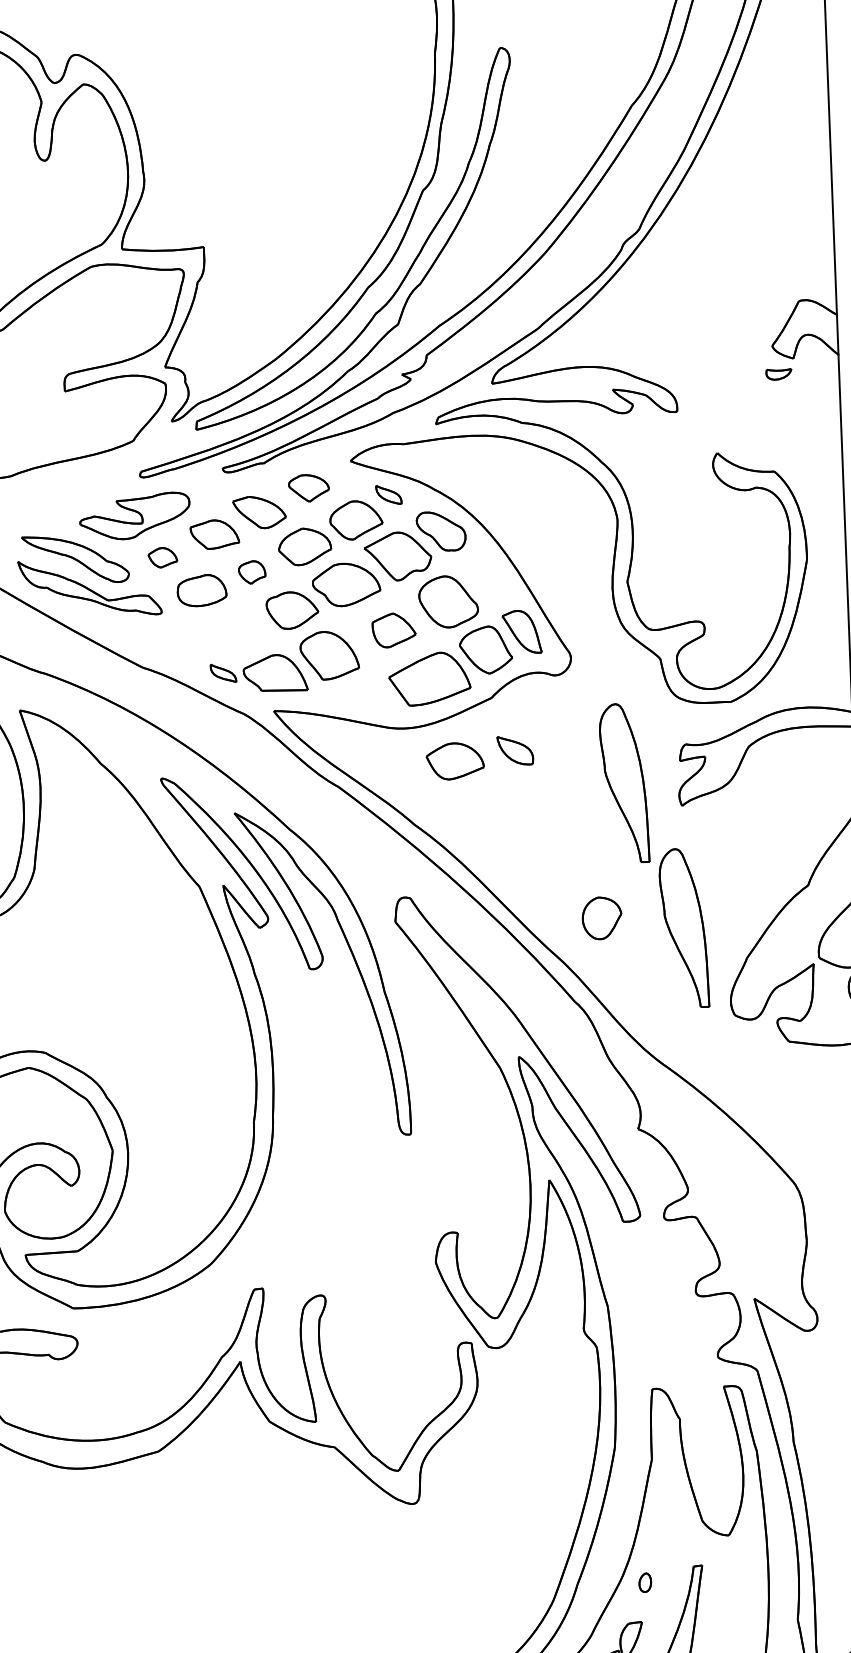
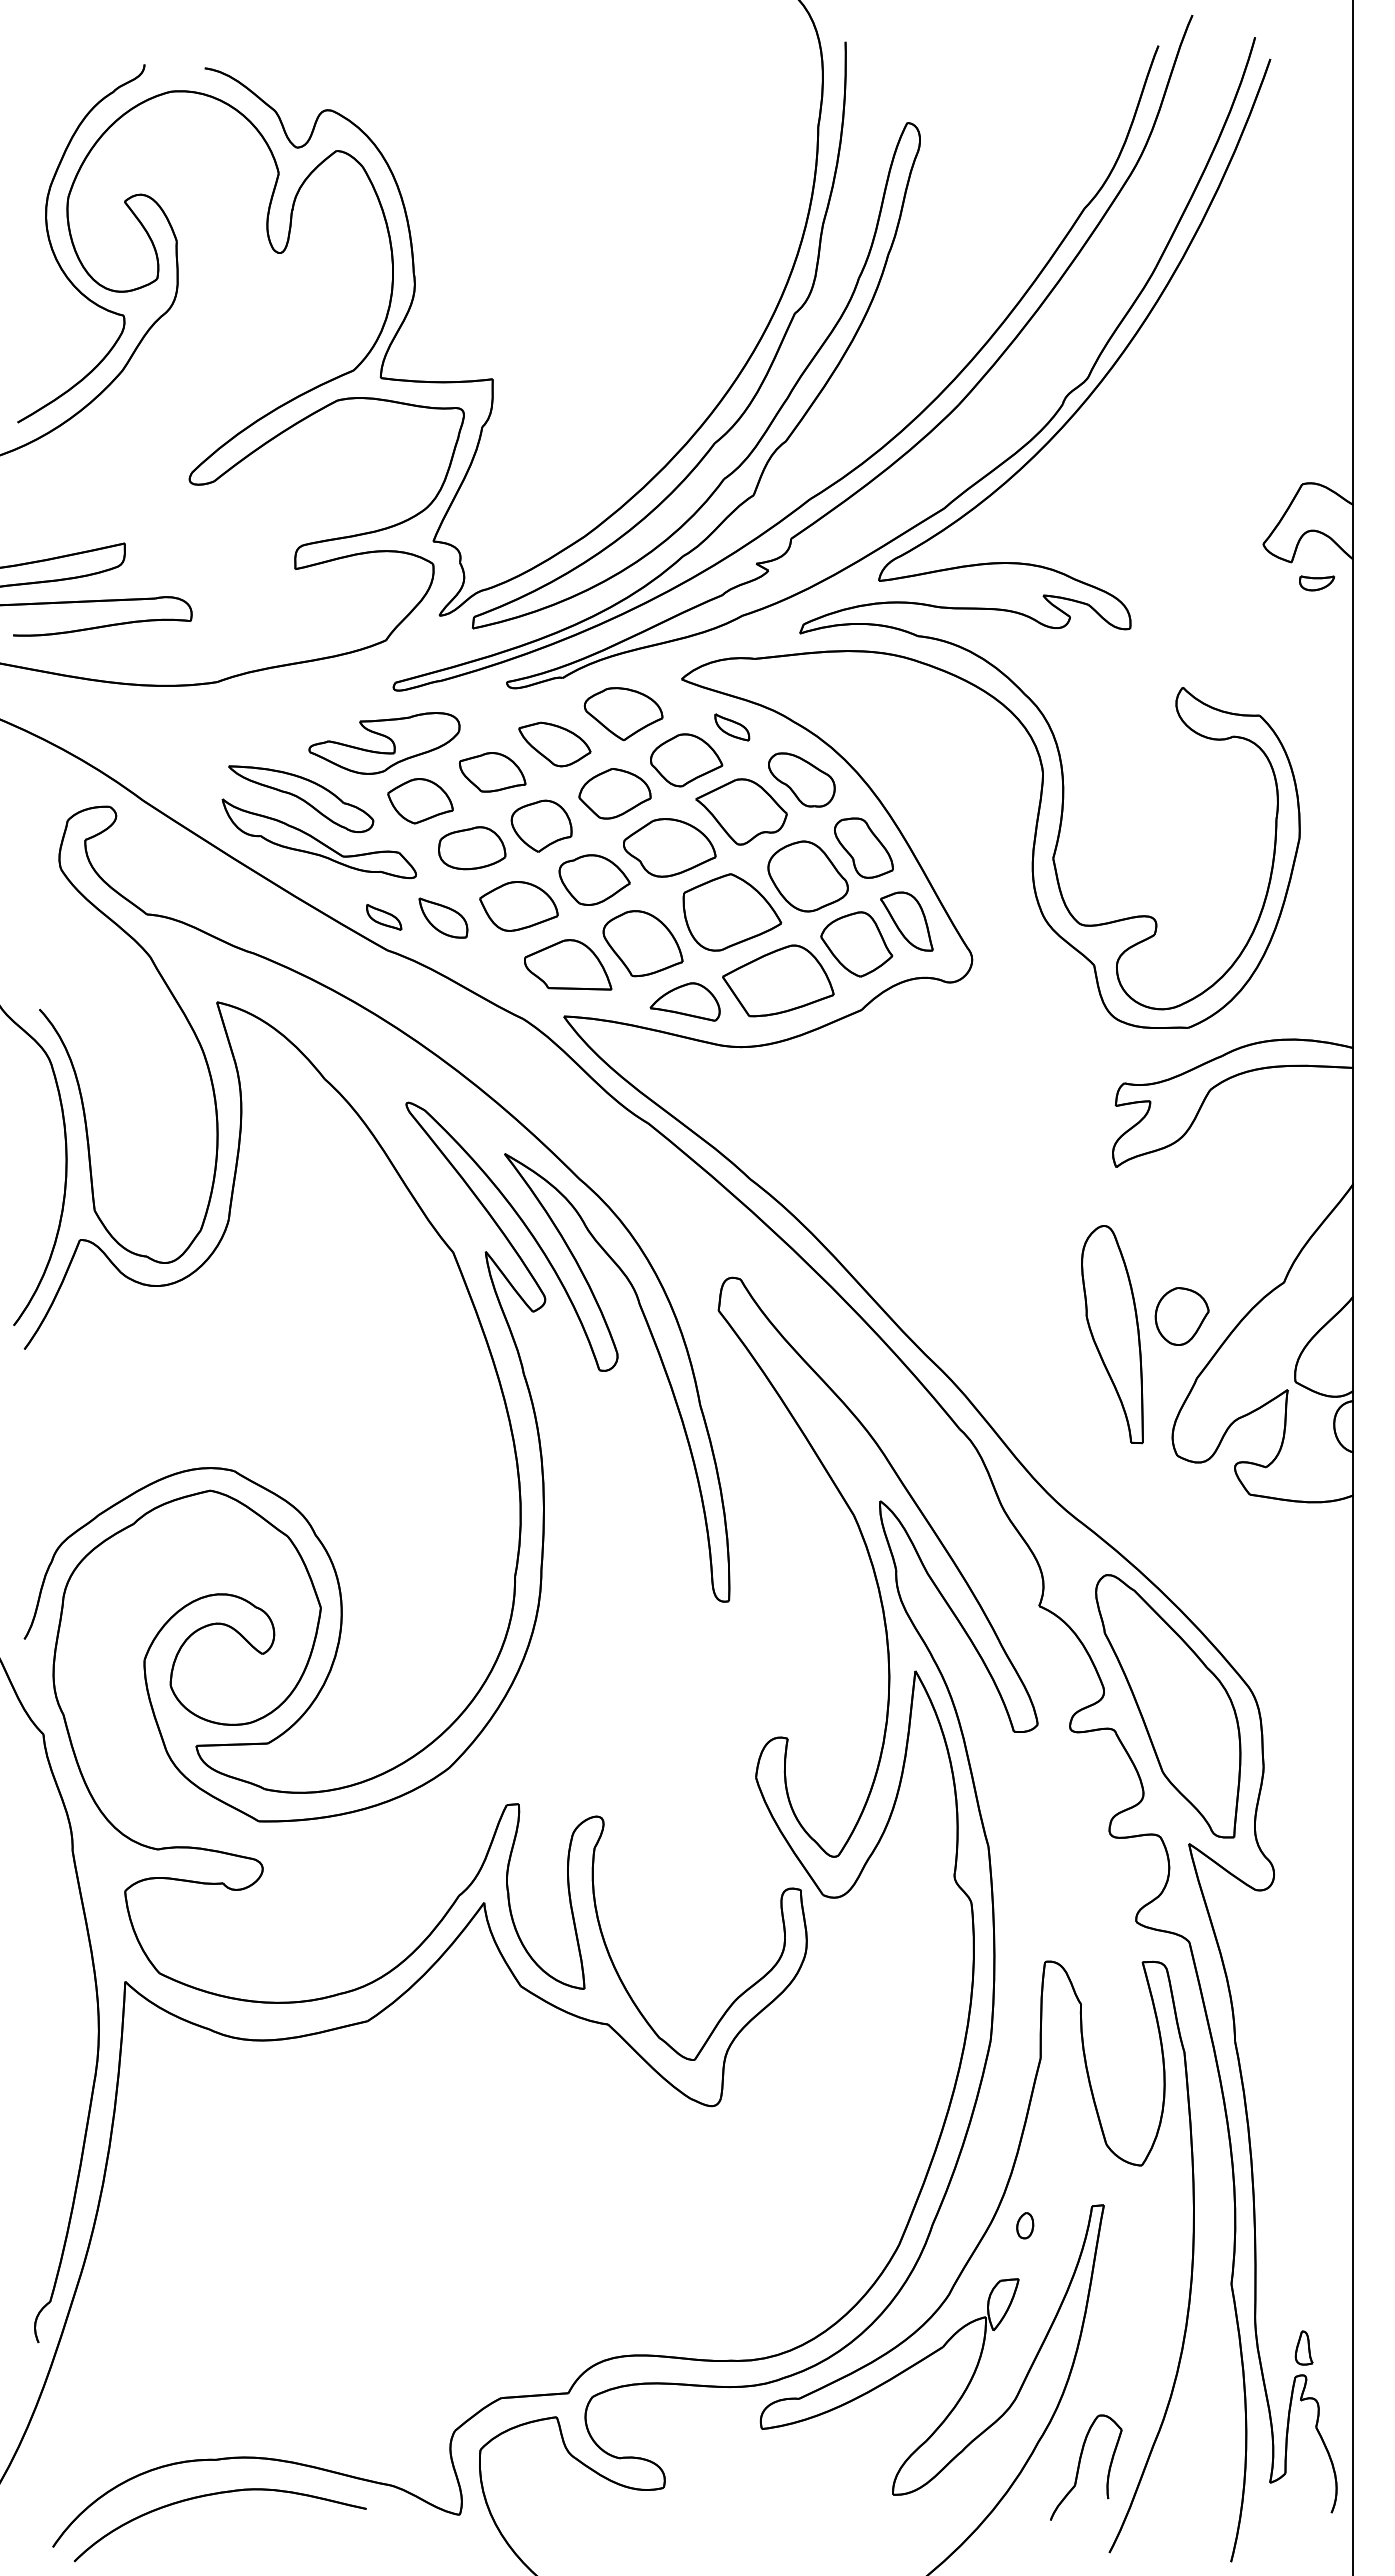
part: (779, 374) -> (1317, 583), moved
part: (308, 488) -> (623, 714), size x1.43
part: (162, 557) -> (420, 801), size x1.67
part: (252, 572) -> (541, 825), size x1.67
part: (488, 579) -> (863, 847), added
part: (394, 630) -> (732, 912), size x1.67
part: (223, 673) -> (384, 917), moved
part: (361, 696) -> (684, 1001), added
part: (515, 750) -> (443, 917), moved
part: (454, 761) -> (518, 906), moved
part: (624, 783) -> (1038, 1133), removed
part: (601, 918) -> (1181, 1316), moved
part: (735, 1198) -> (1168, 1706), added

